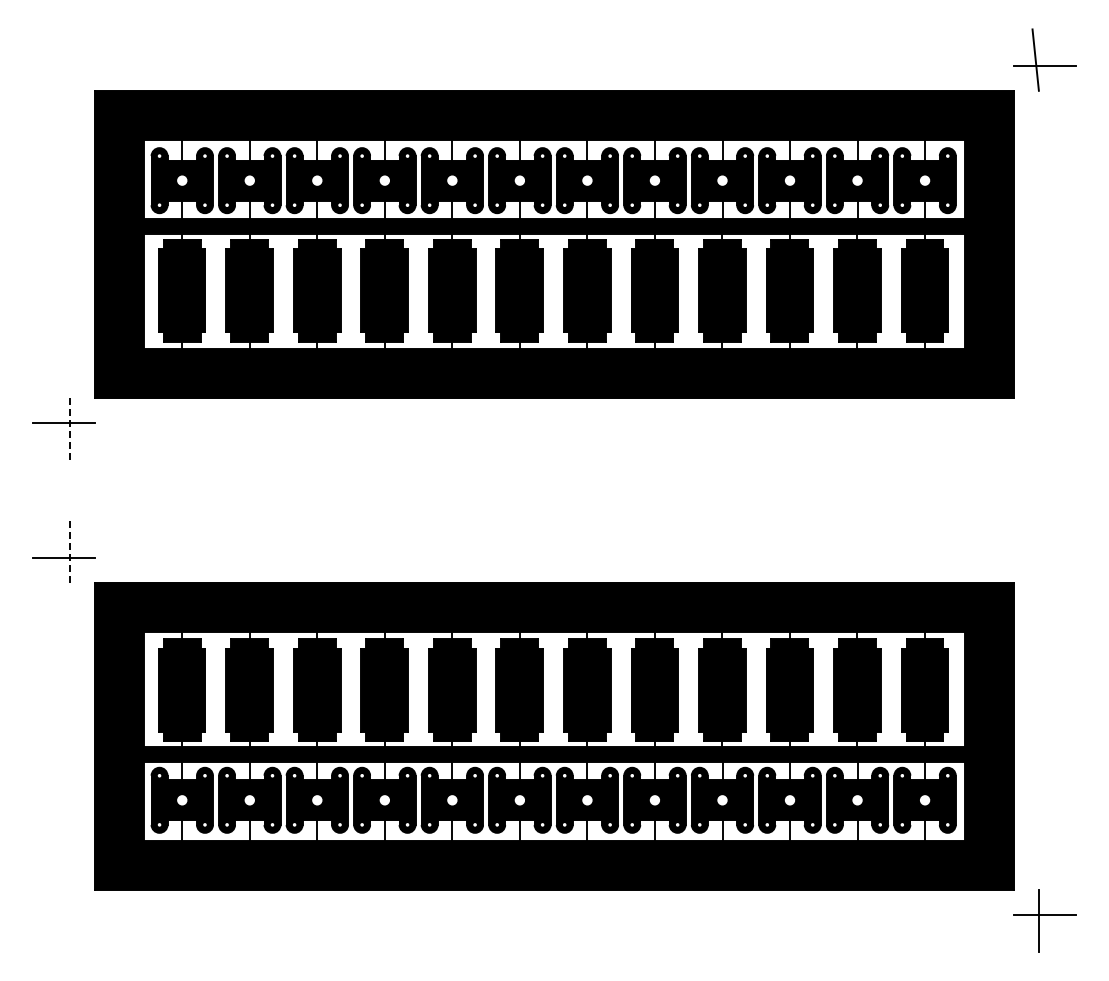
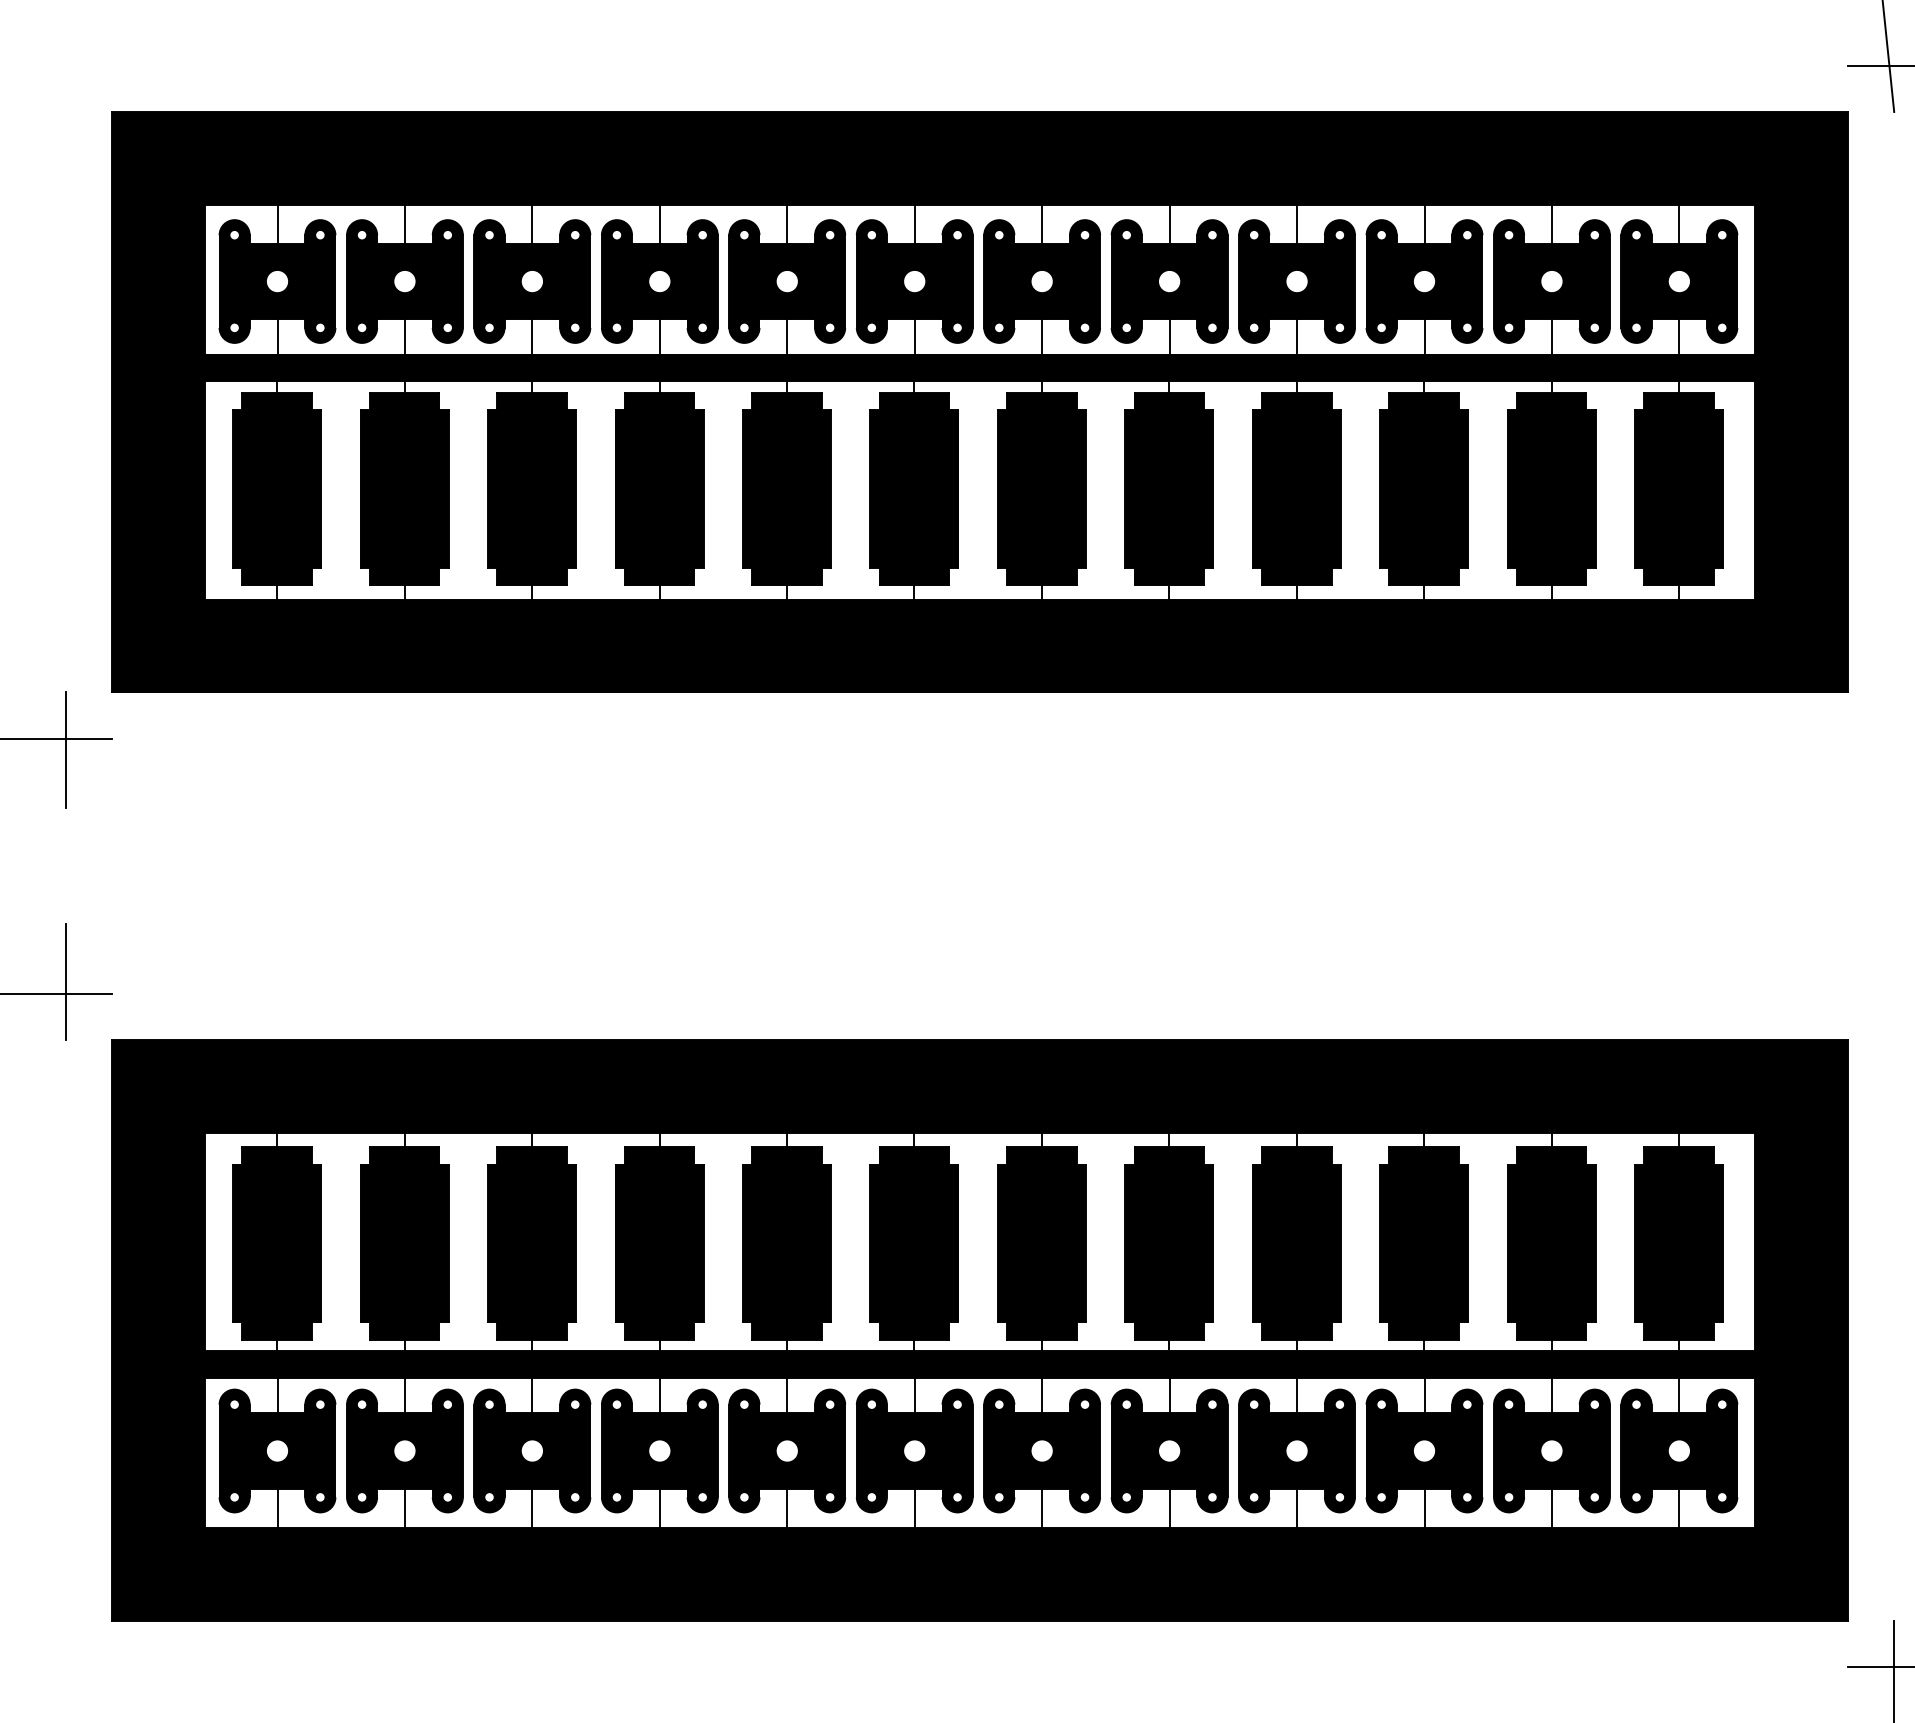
line: (70, 429) -> (66, 751), dashed -> solid
line: (70, 551) -> (66, 981), dashed -> solid

